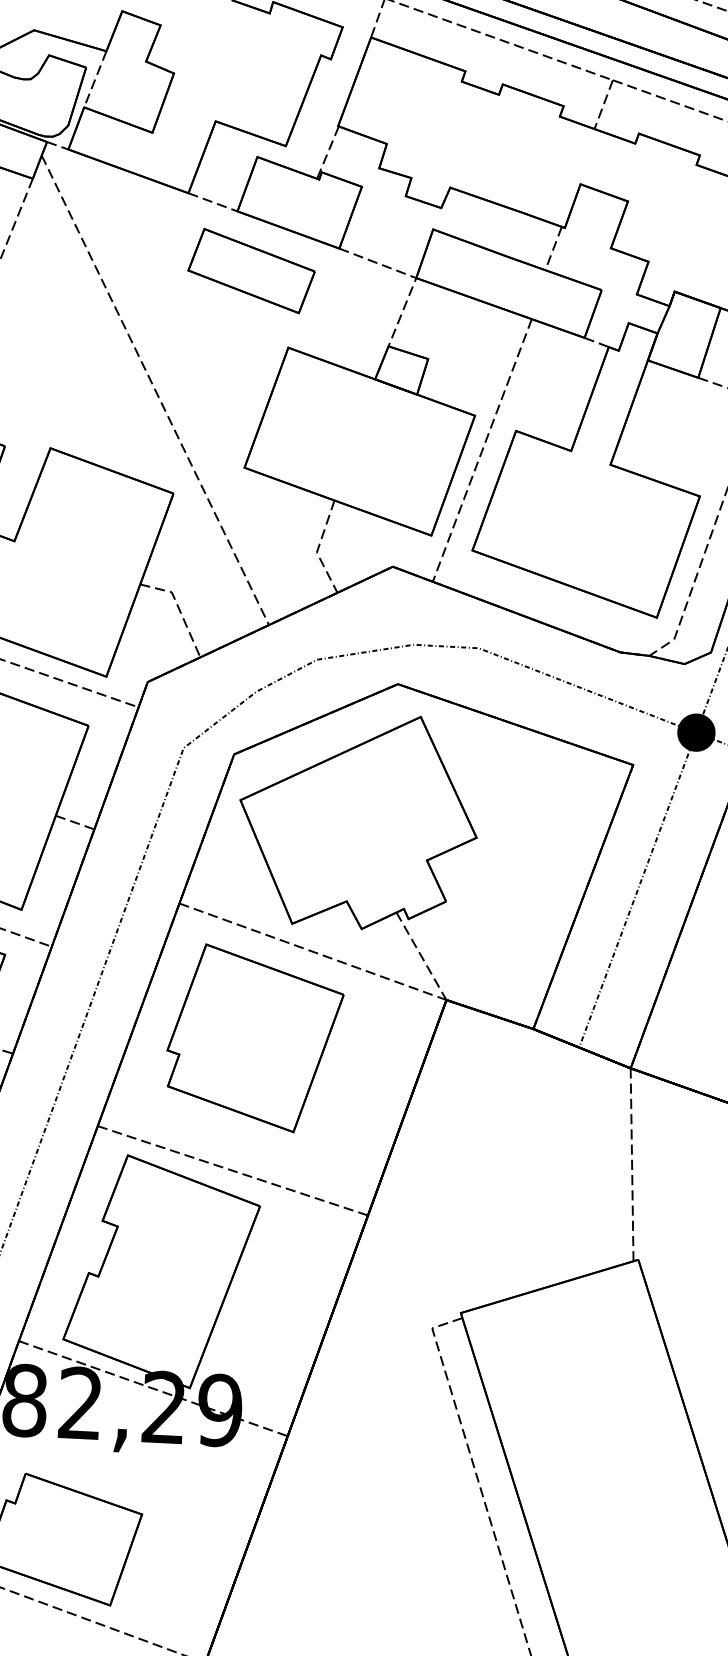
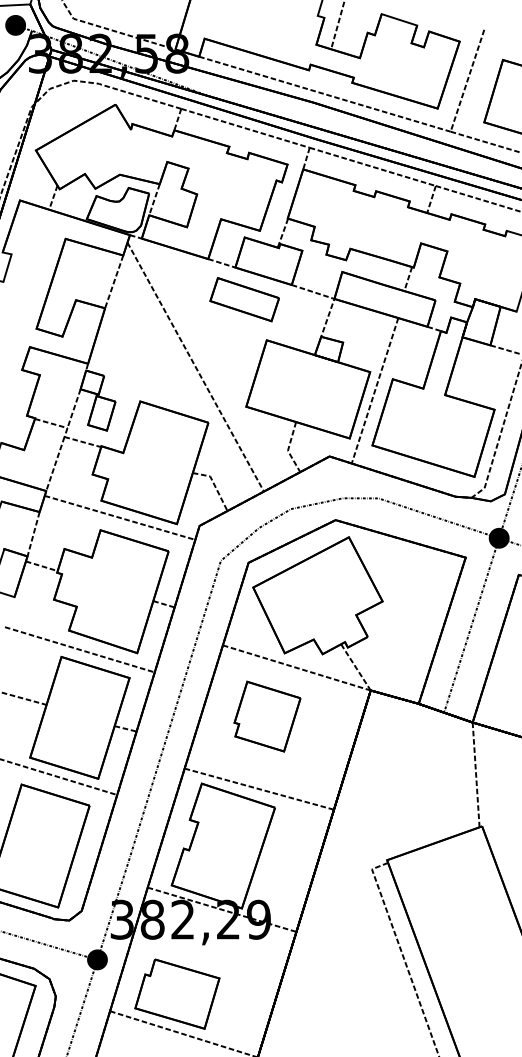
part: (254, 1038) -> (267, 716), size x0.7

